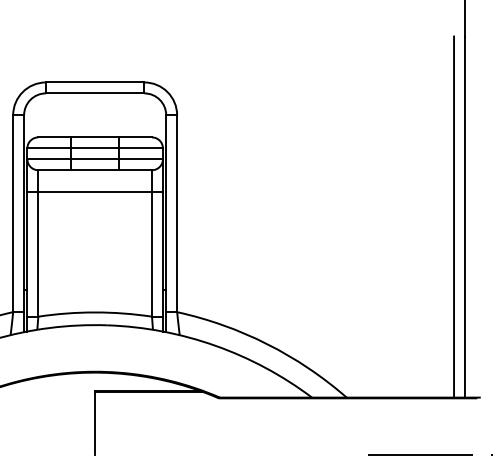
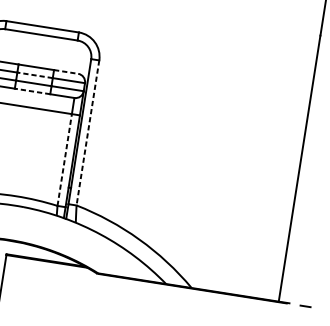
line: (136, 137) -> (66, 72), solid -> dashed
line: (94, 148) -> (34, 75), solid -> dashed
line: (94, 170) -> (32, 91), solid -> dashed
line: (177, 214) -> (88, 133), solid -> dashed
line: (454, 216) -> (291, 167), removed
line: (152, 253) -> (65, 159), solid -> dashed

